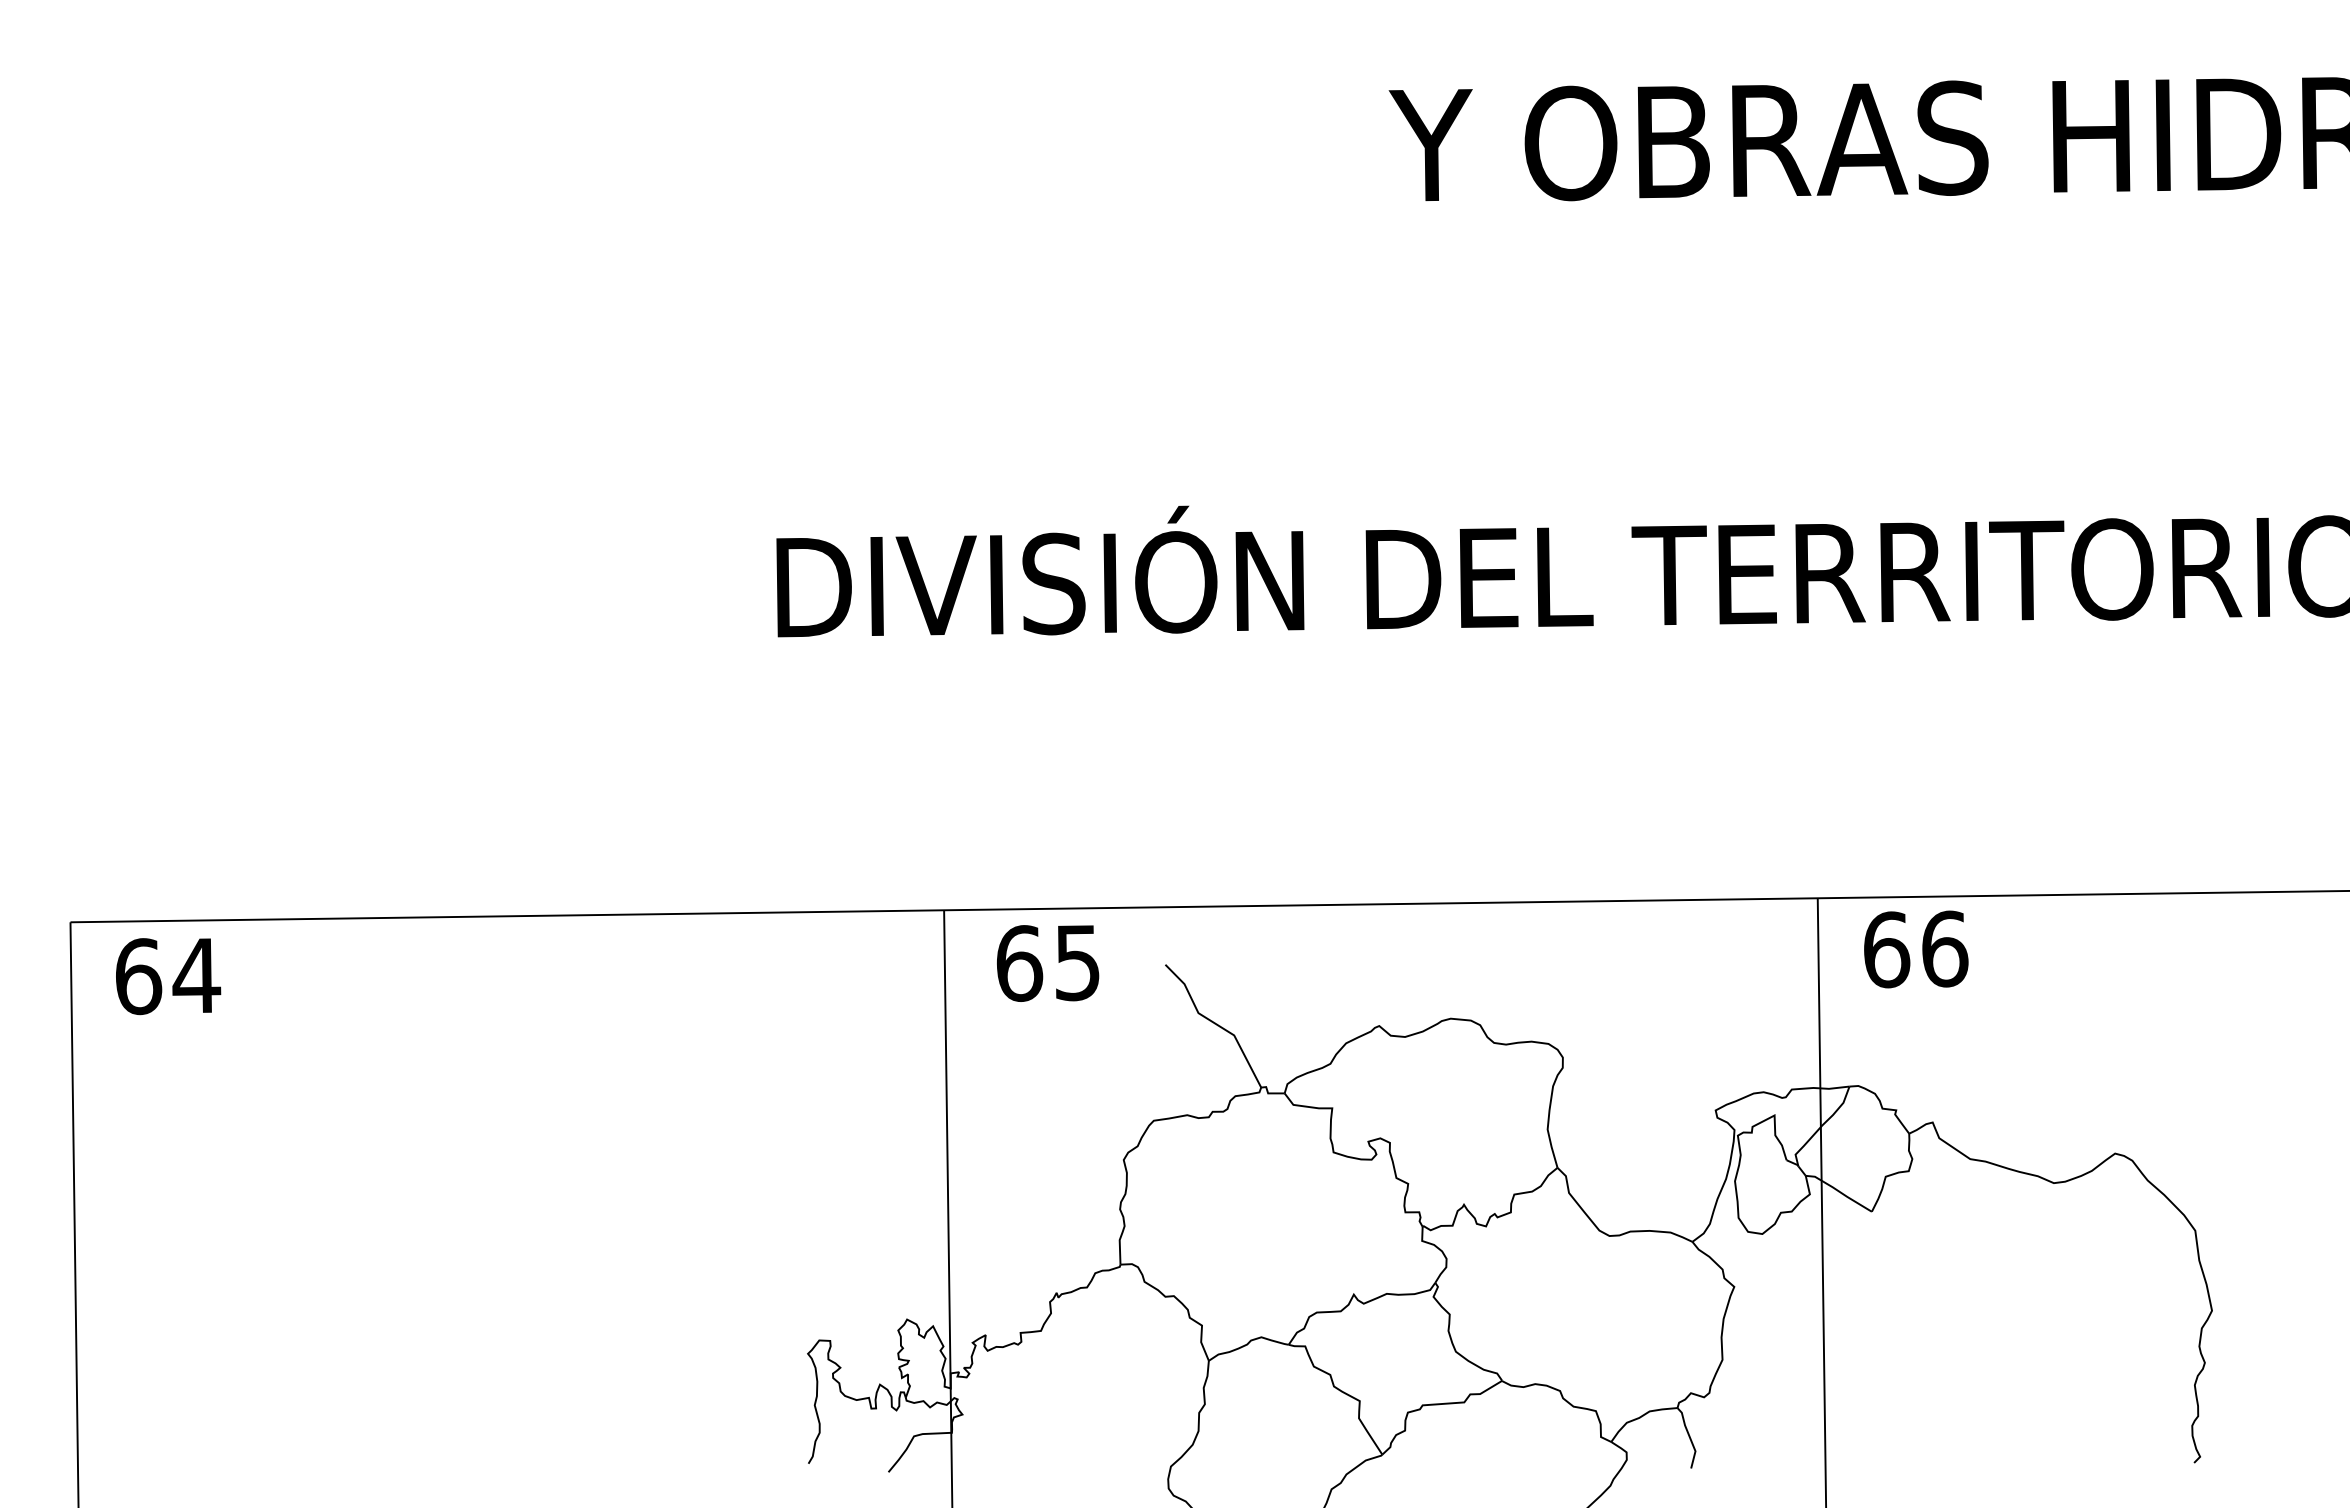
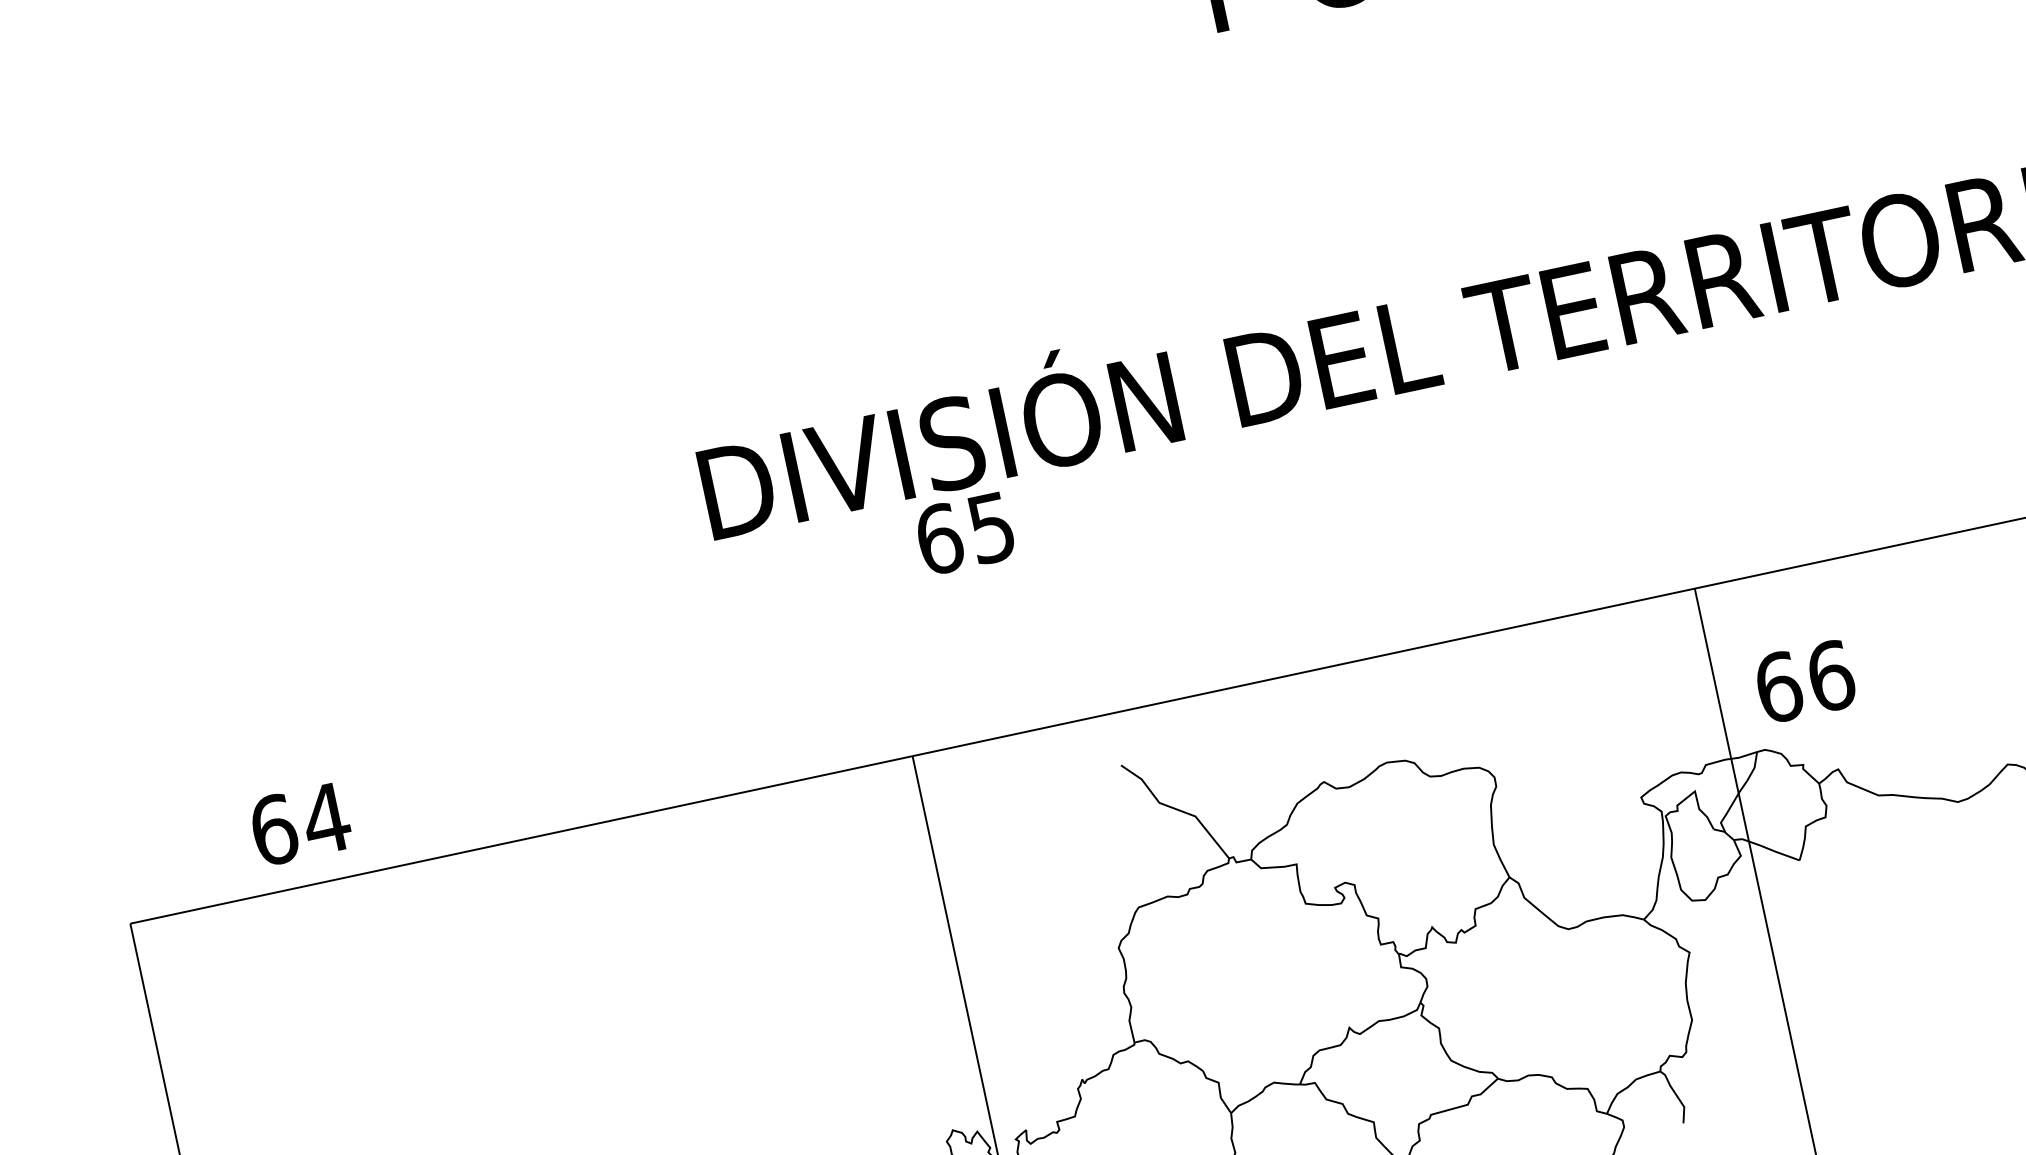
text: (1916, 949) -> (1805, 681), moved
text: (1048, 963) -> (965, 533), moved
text: (168, 976) -> (301, 824), moved

